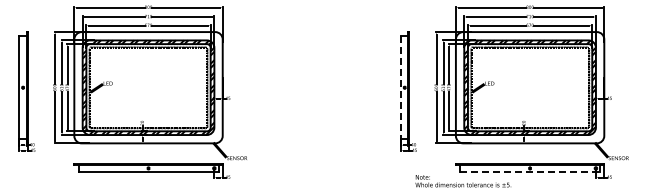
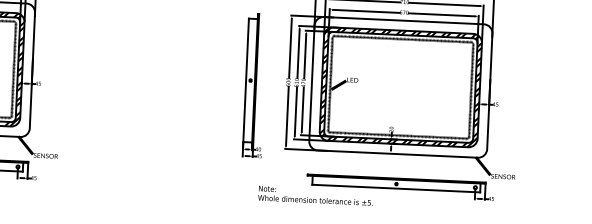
line: (401, 88) -> (246, 81), dashed -> solid
line: (530, 172) -> (396, 189), dashed -> solid

